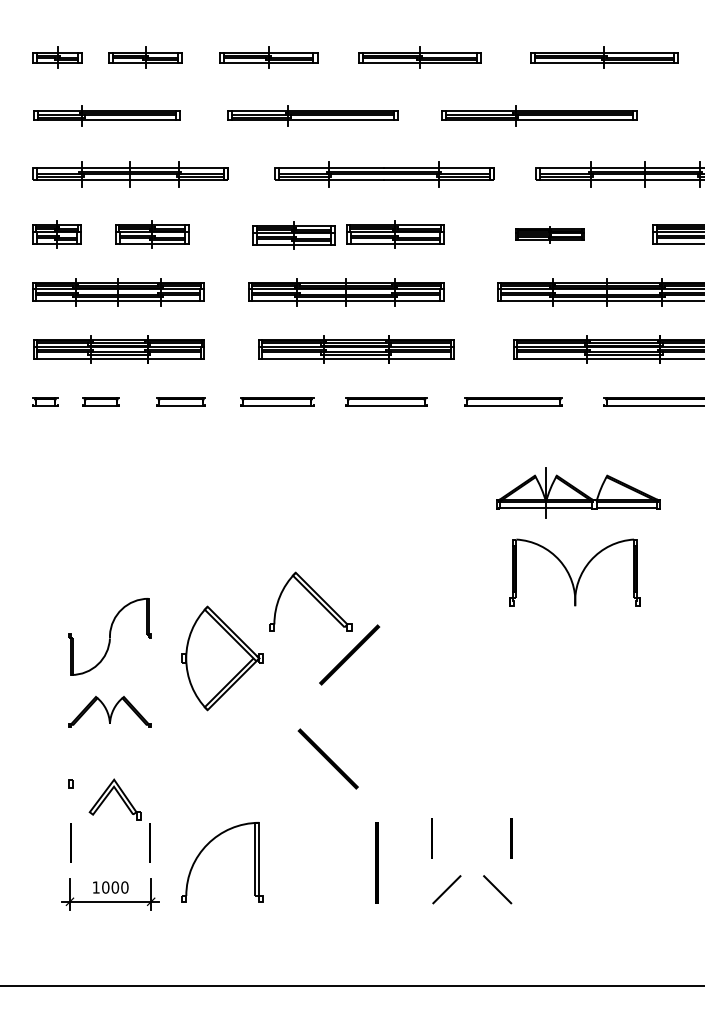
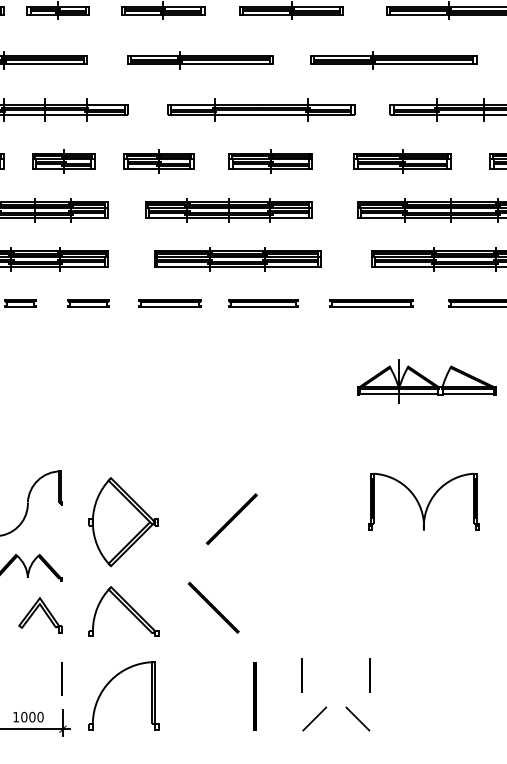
part: (549, 234) -> (402, 161), size x1.67
part: (293, 235) -> (158, 161), moved
part: (574, 572) -> (423, 501), moved
part: (310, 601) -> (123, 611), moved
part: (114, 799) -> (40, 615), moved

